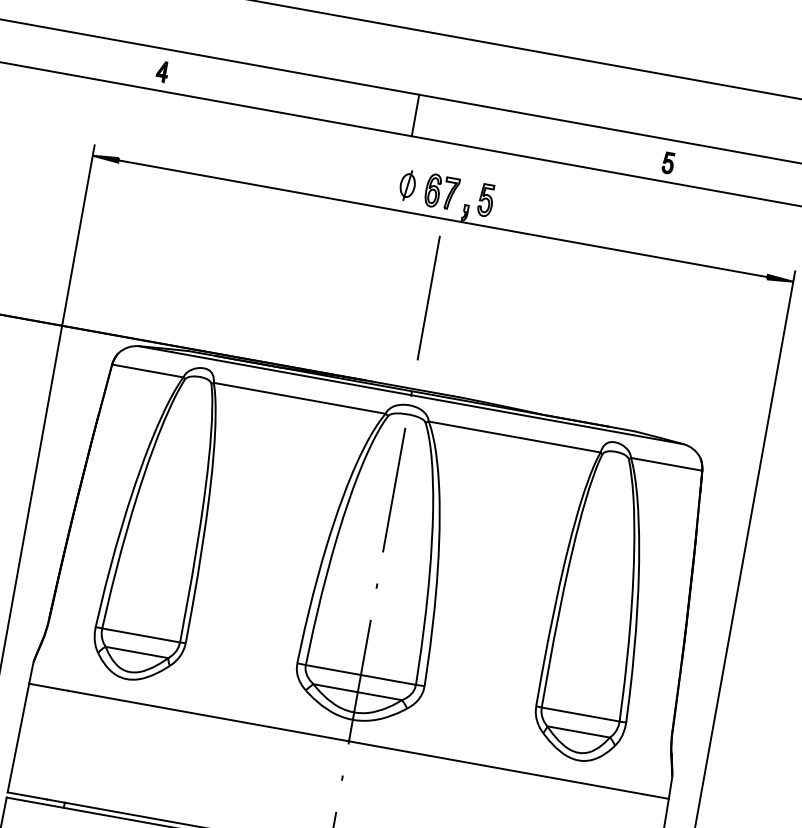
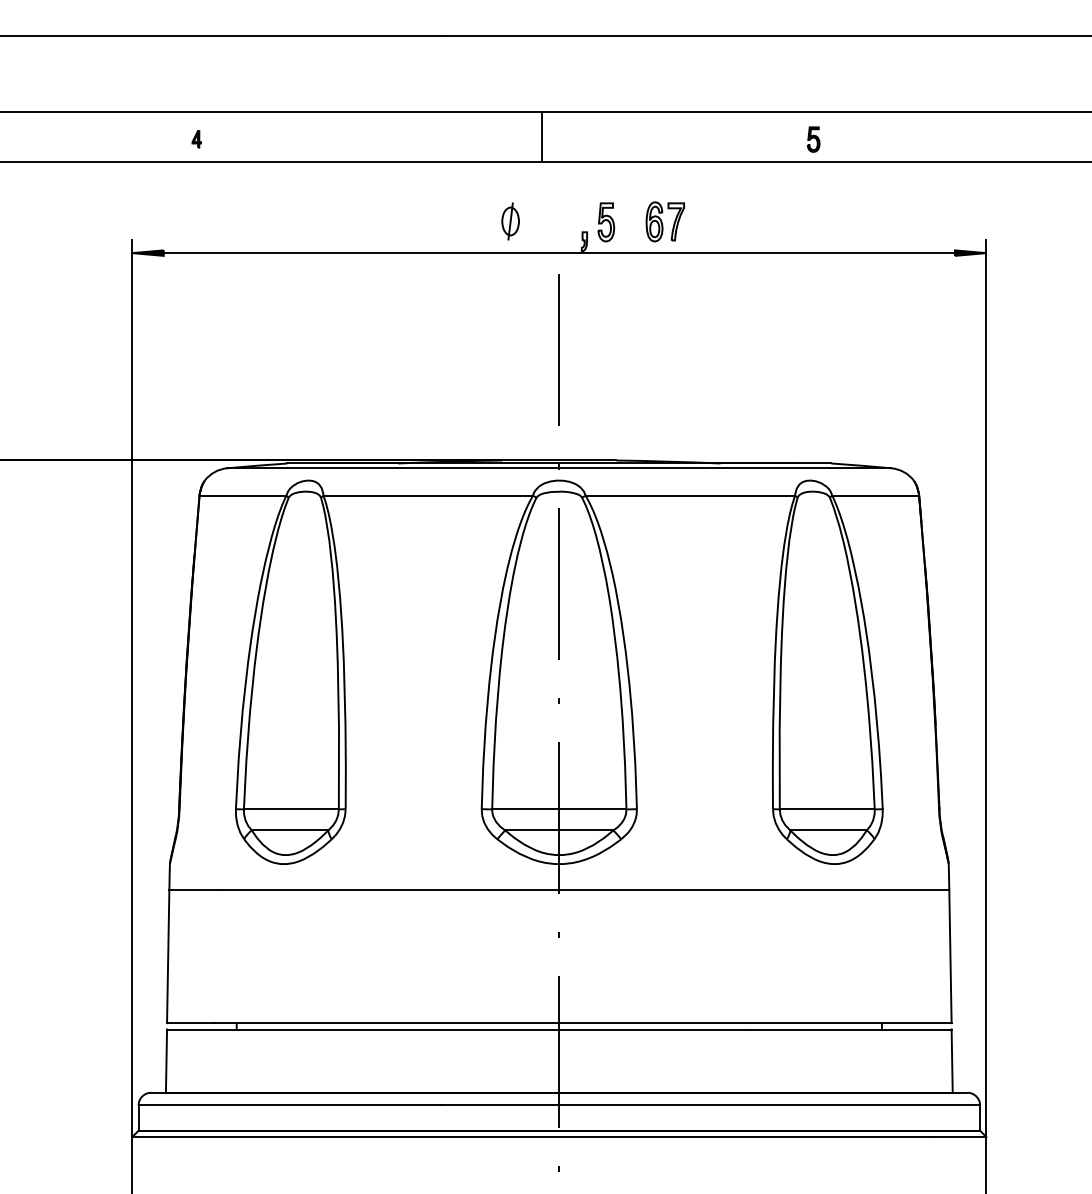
part: (162, 72) -> (196, 139), size x0.7
line: (415, 115) -> (541, 136), moved
part: (441, 191) -> (664, 221), moved

